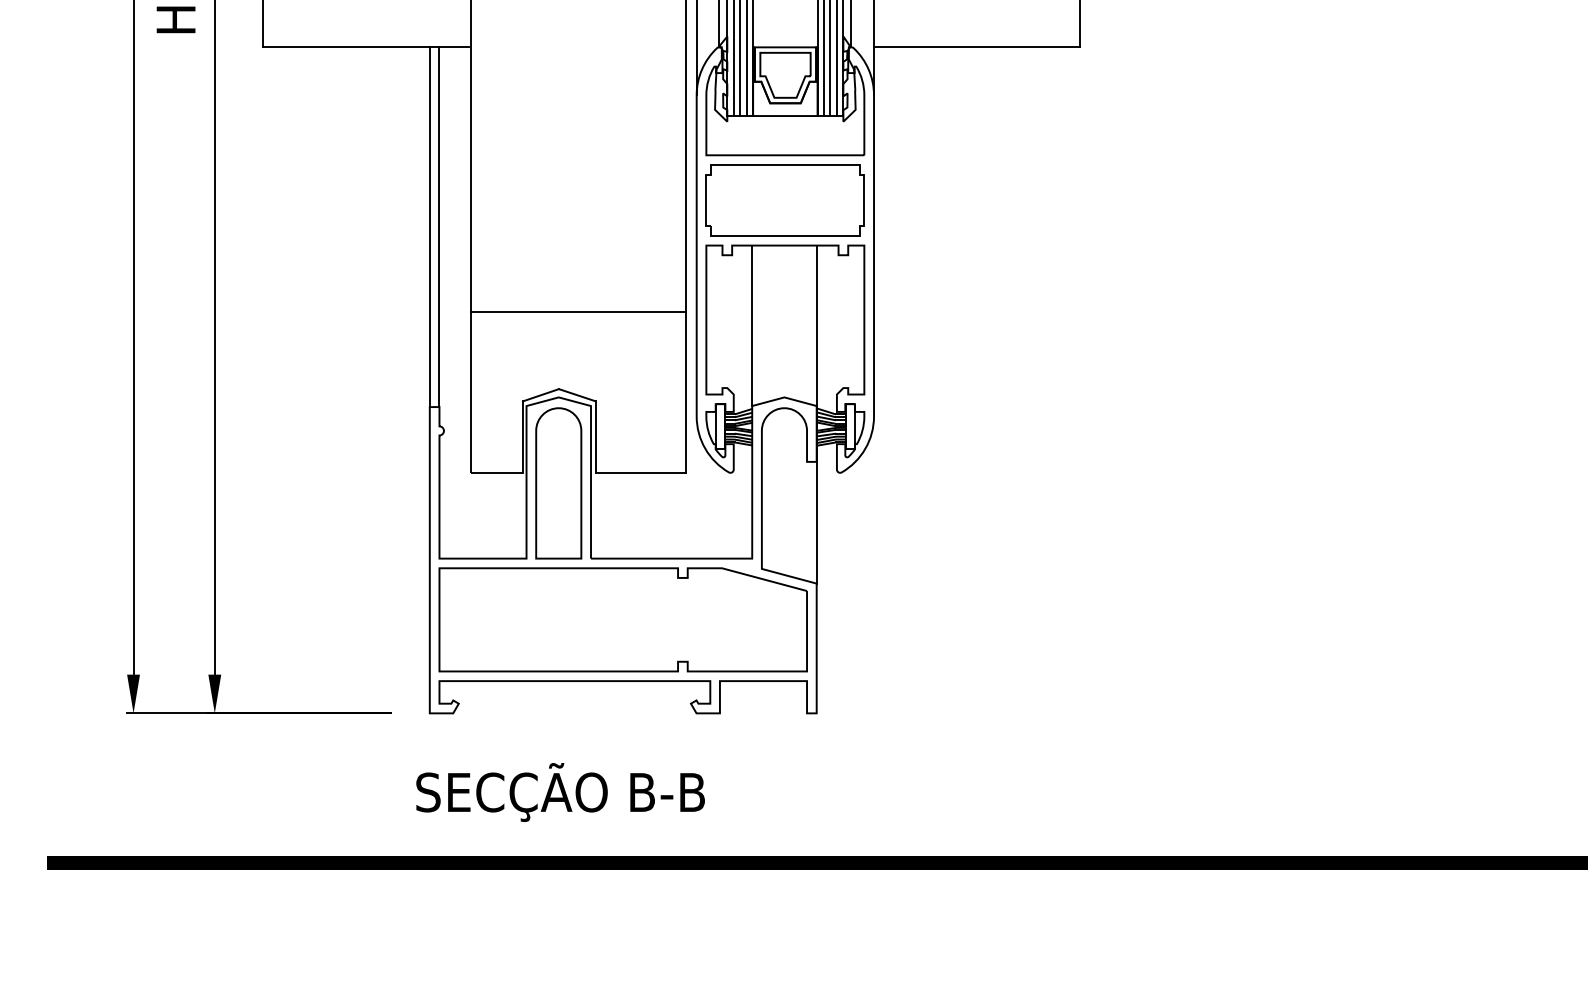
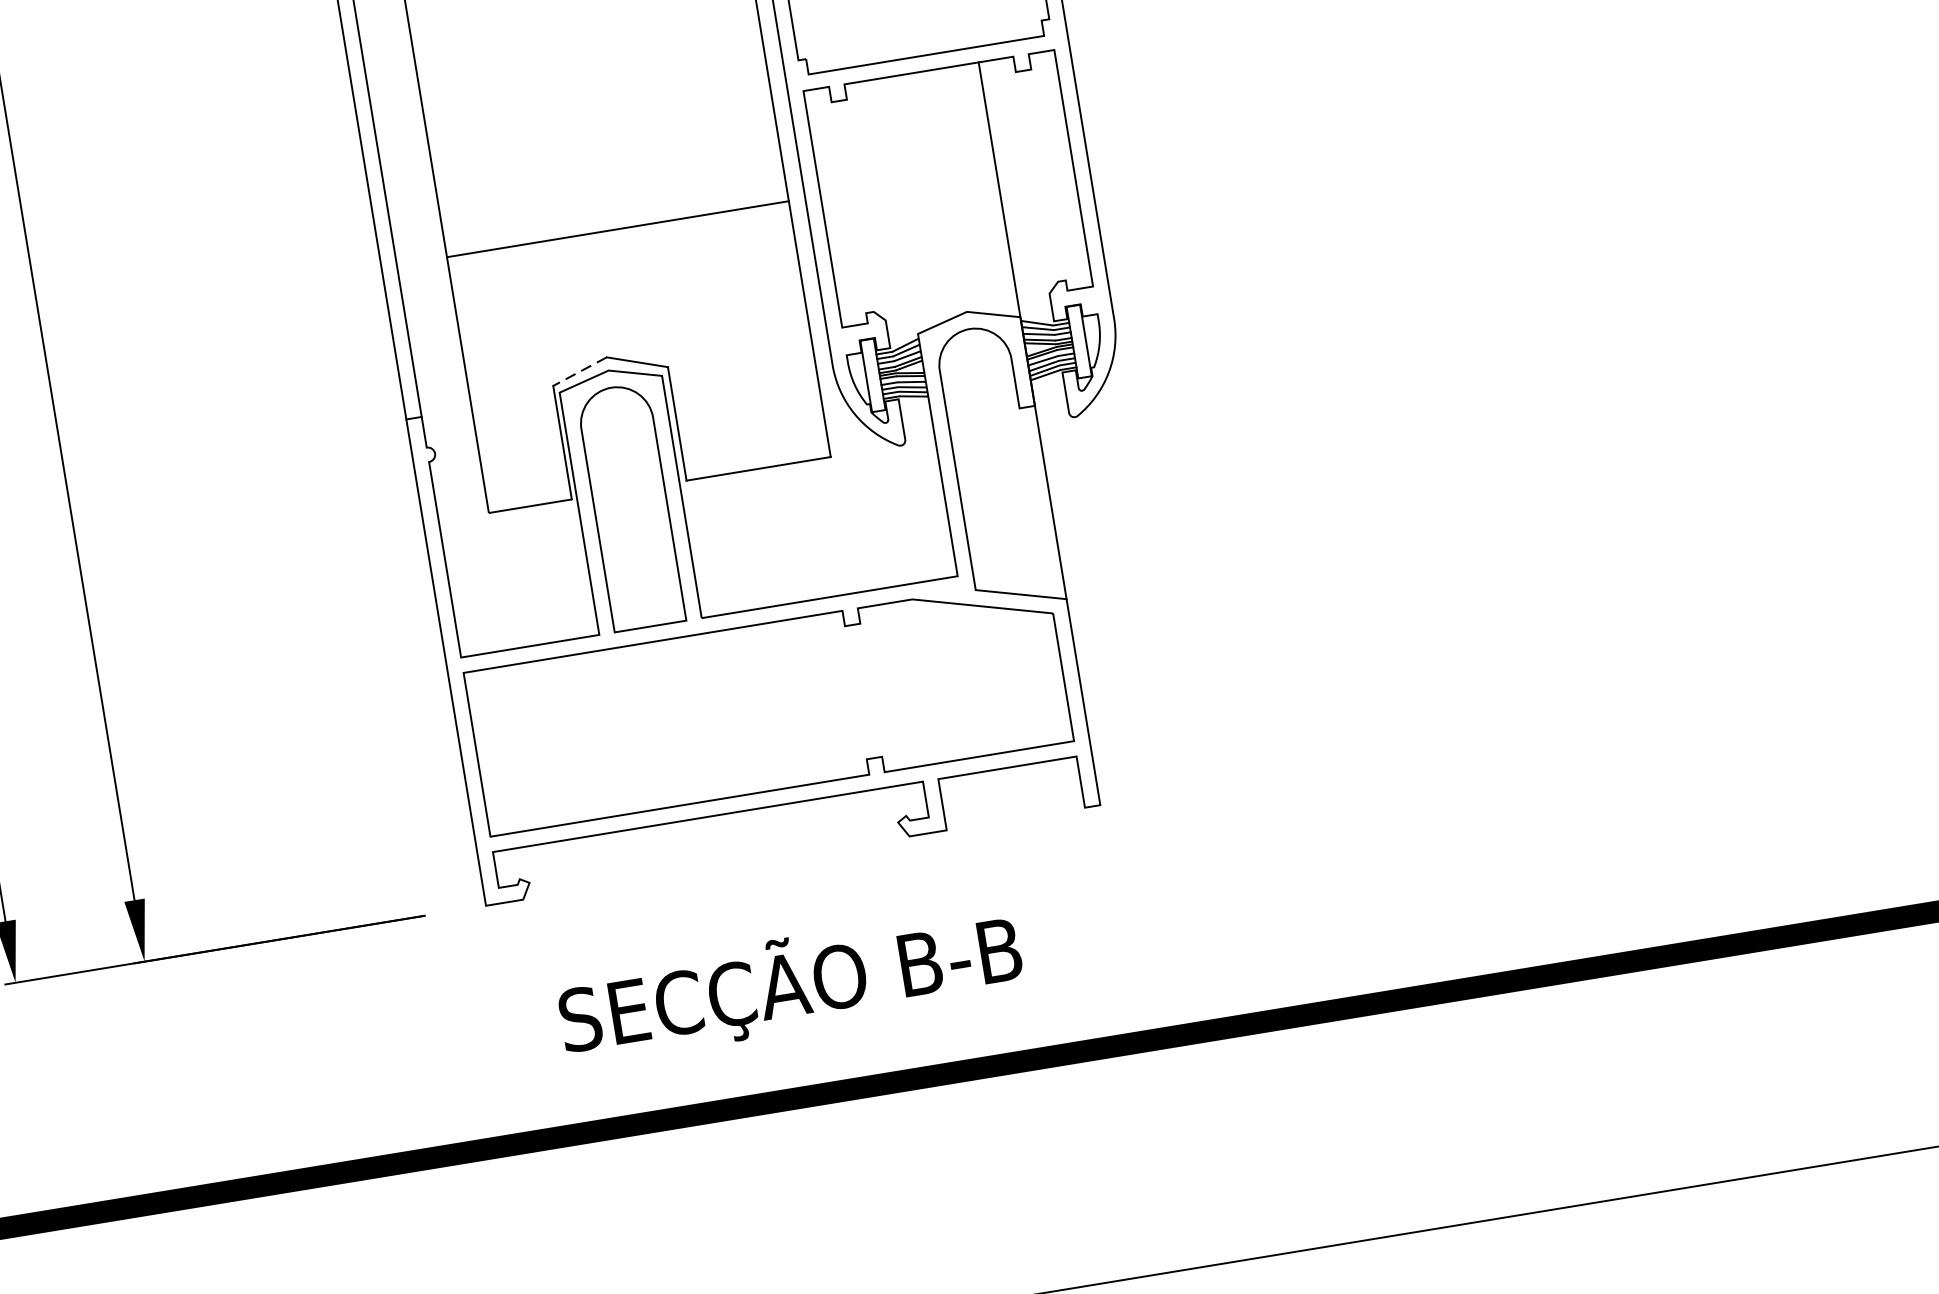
line: (752, 325) -> (897, 206), removed
line: (541, 395) -> (580, 372), solid -> dashed
text: (560, 792) -> (790, 984), moved

